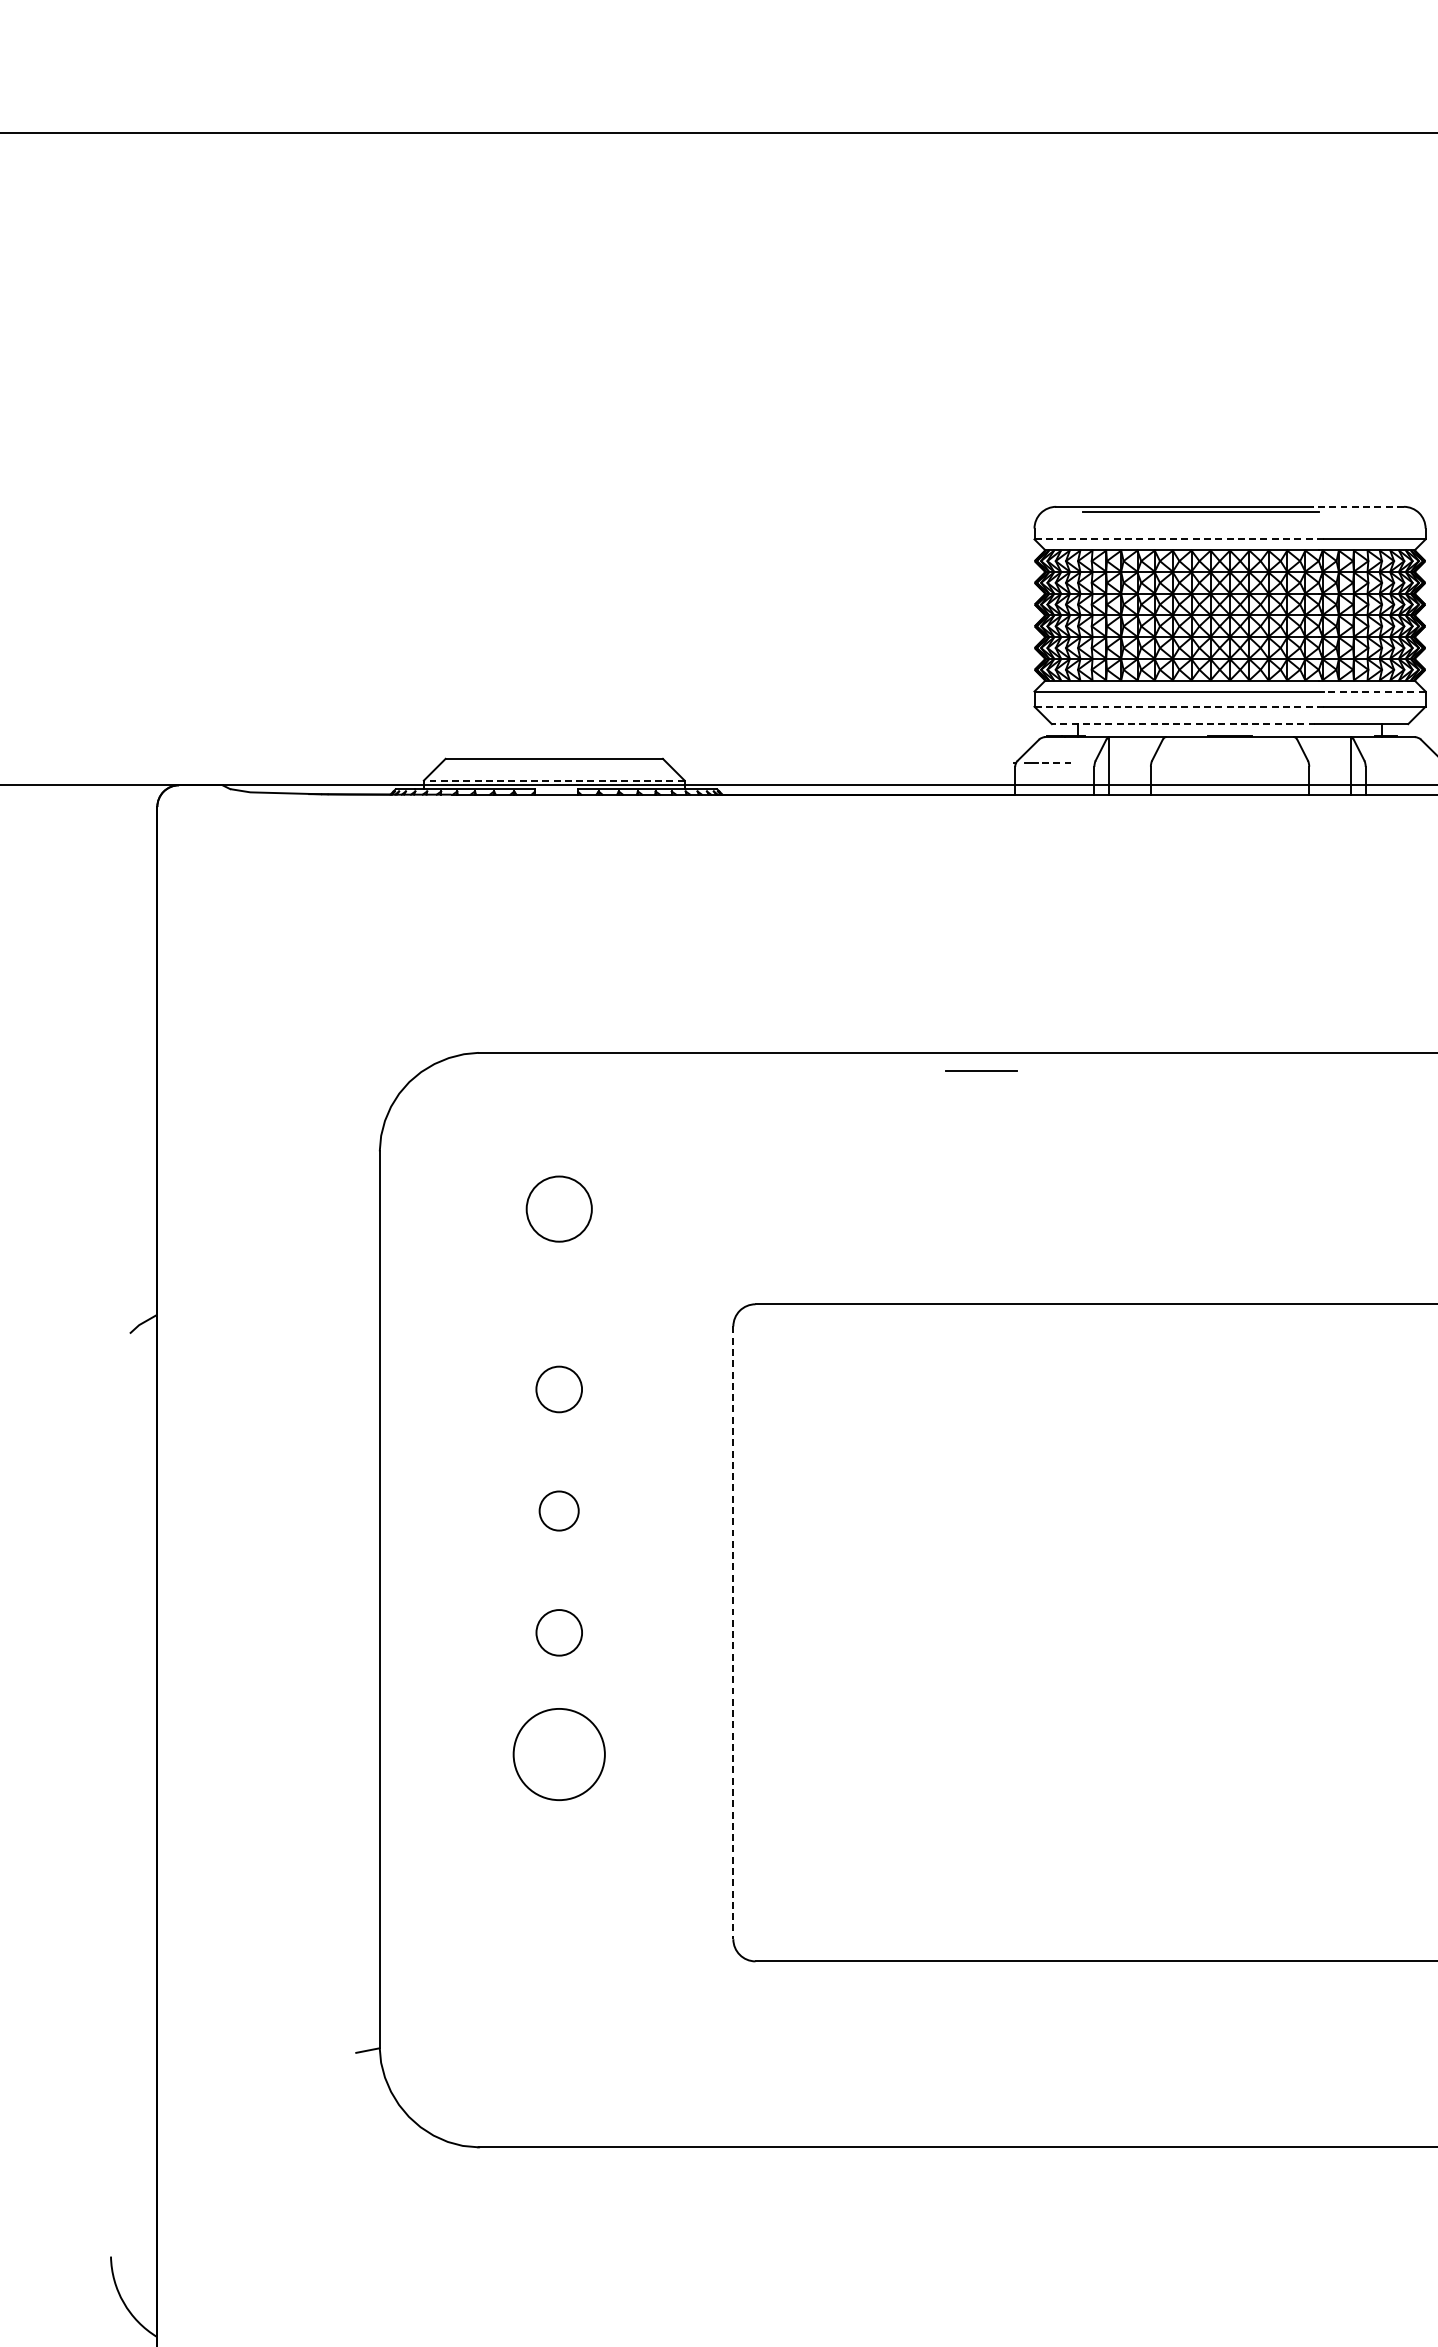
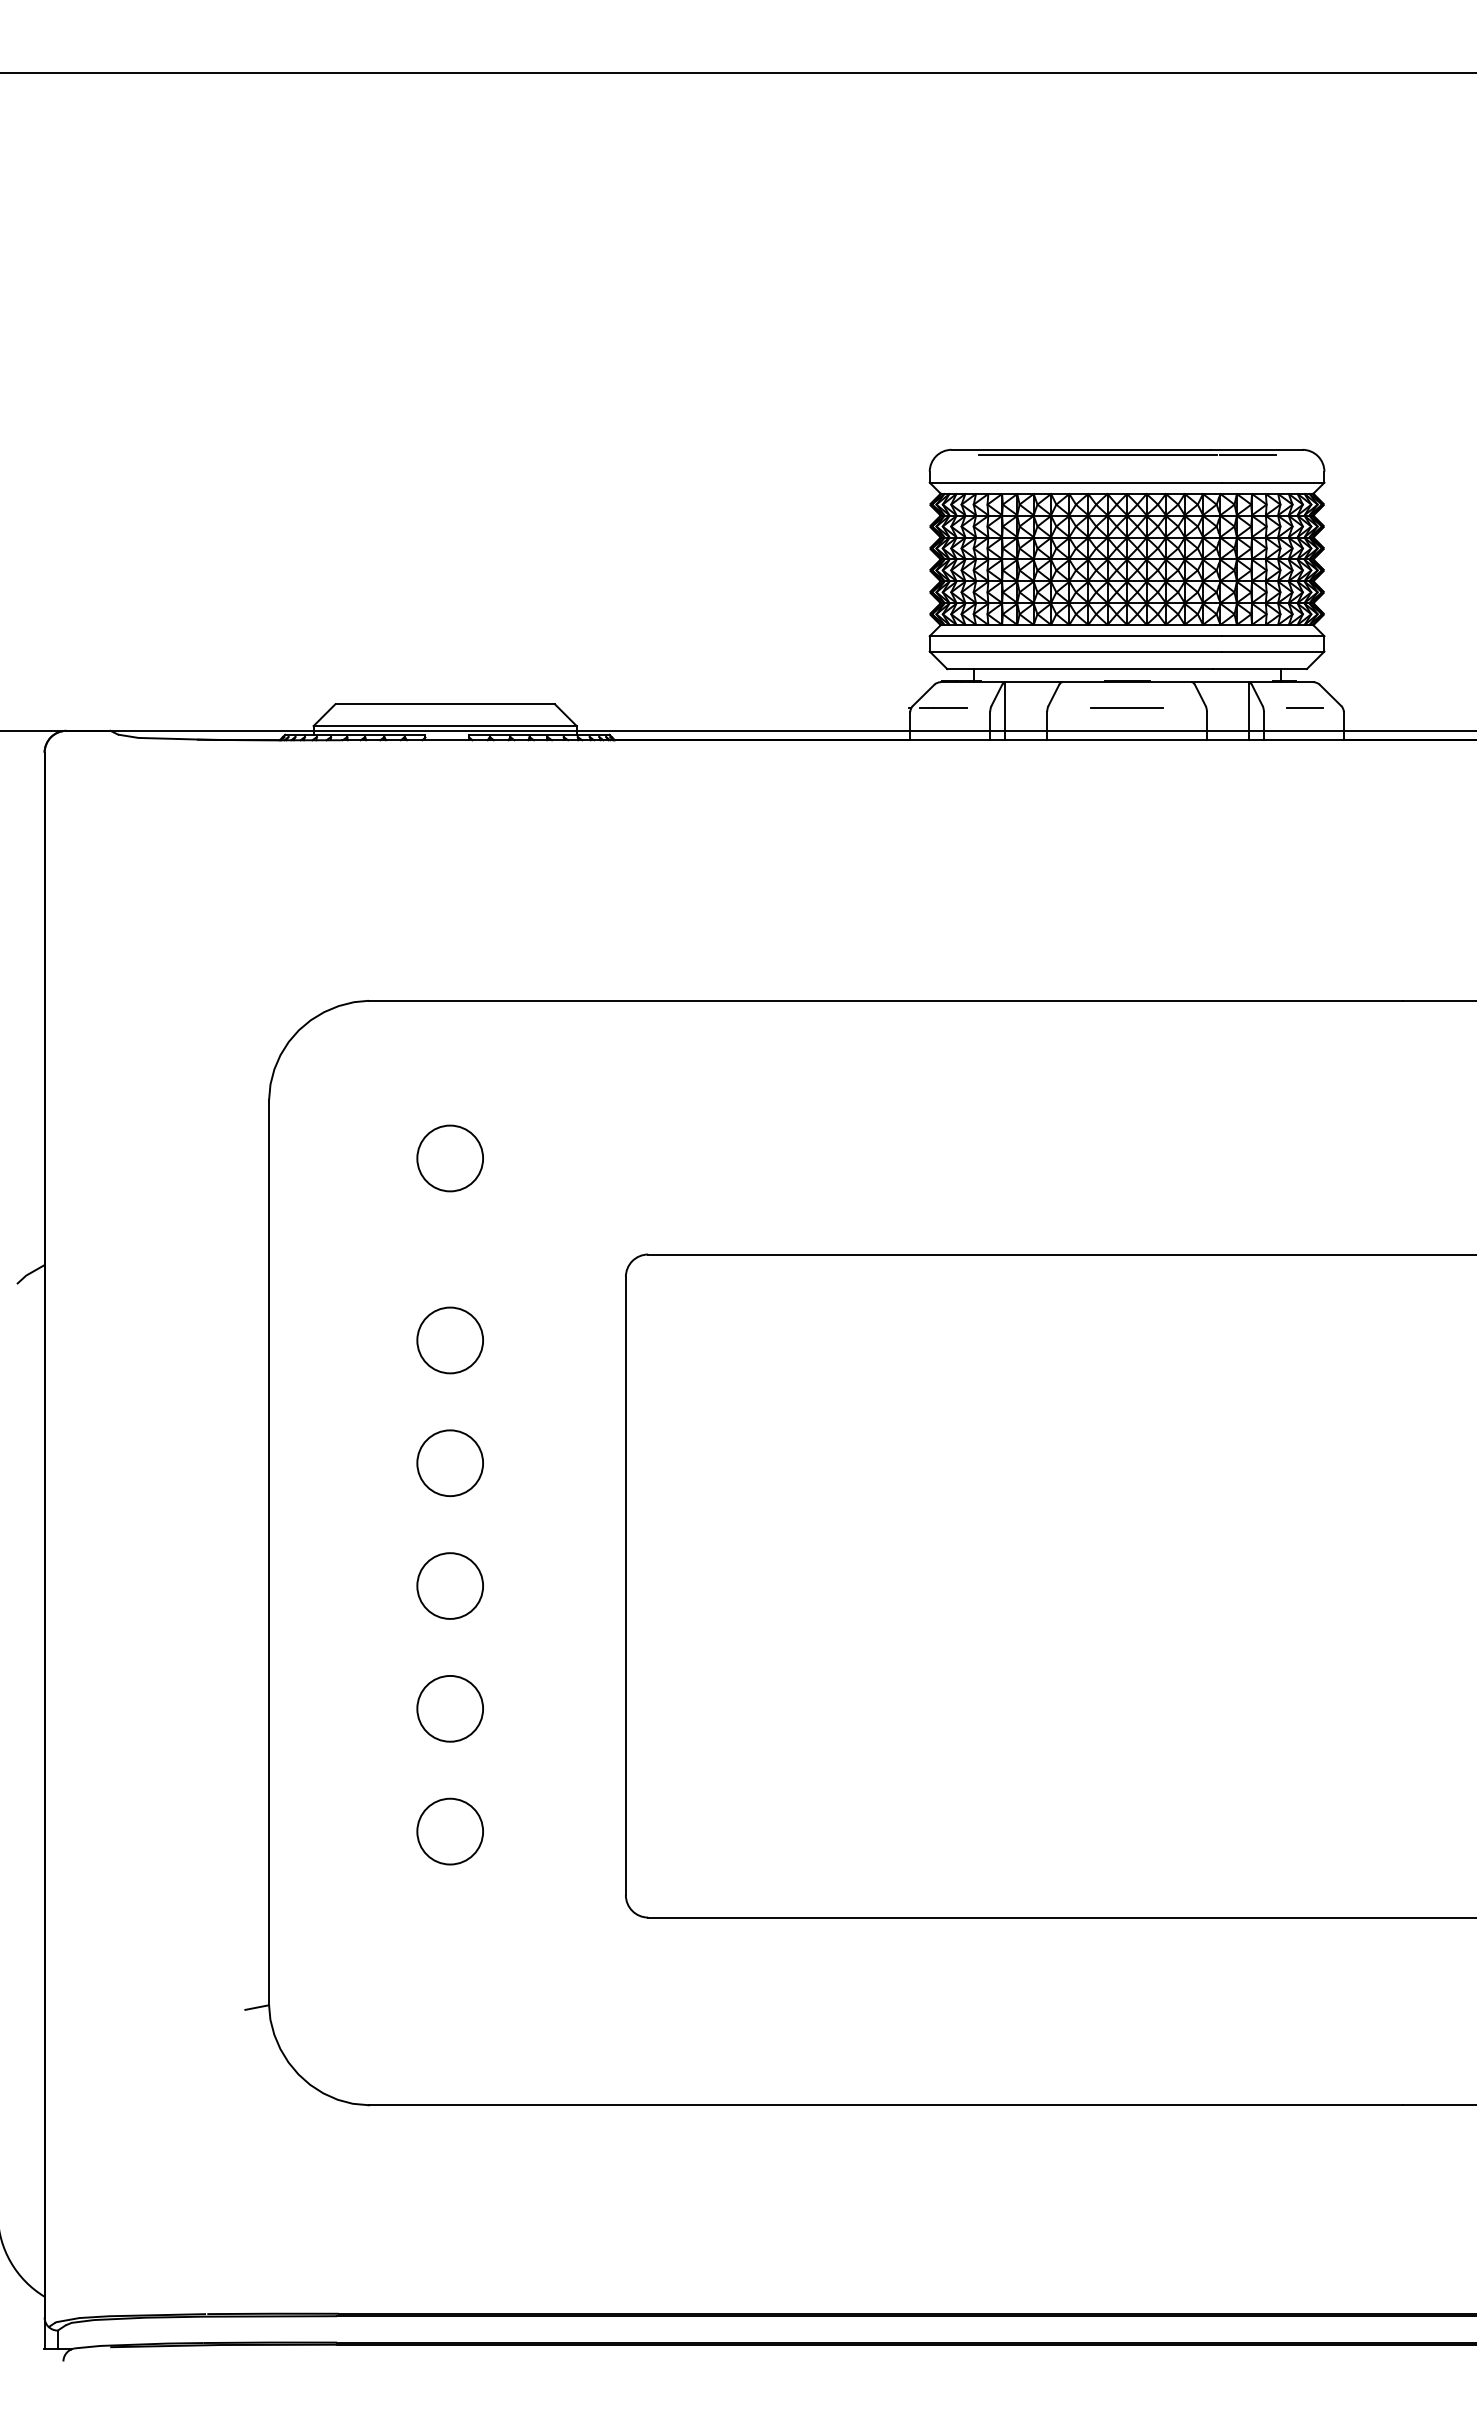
line: (1358, 506) -> (1256, 449), dashed -> solid
line: (1349, 511) -> (1247, 454), added
line: (1178, 539) -> (1075, 482), dashed -> solid
line: (1374, 691) -> (1272, 636), dashed -> solid
line: (1178, 706) -> (1075, 651), dashed -> solid
line: (1183, 724) -> (1080, 669), dashed -> solid
line: (1055, 762) -> (950, 707), dashed -> solid
line: (1406, 762) -> (1305, 707), added
line: (554, 781) -> (445, 726), dashed -> solid
line: (980, 1070) -> (1126, 707), moved
circle: (558, 1389) -> (449, 1340), size x1.43
circle: (558, 1510) -> (449, 1462), size x1.67
circle: (559, 1632) -> (450, 1585), size x1.43
line: (732, 1633) -> (625, 1586), dashed -> solid
circle: (559, 1754) -> (450, 1708), size x0.71
circle: (558, 1876) -> (449, 1831), added

